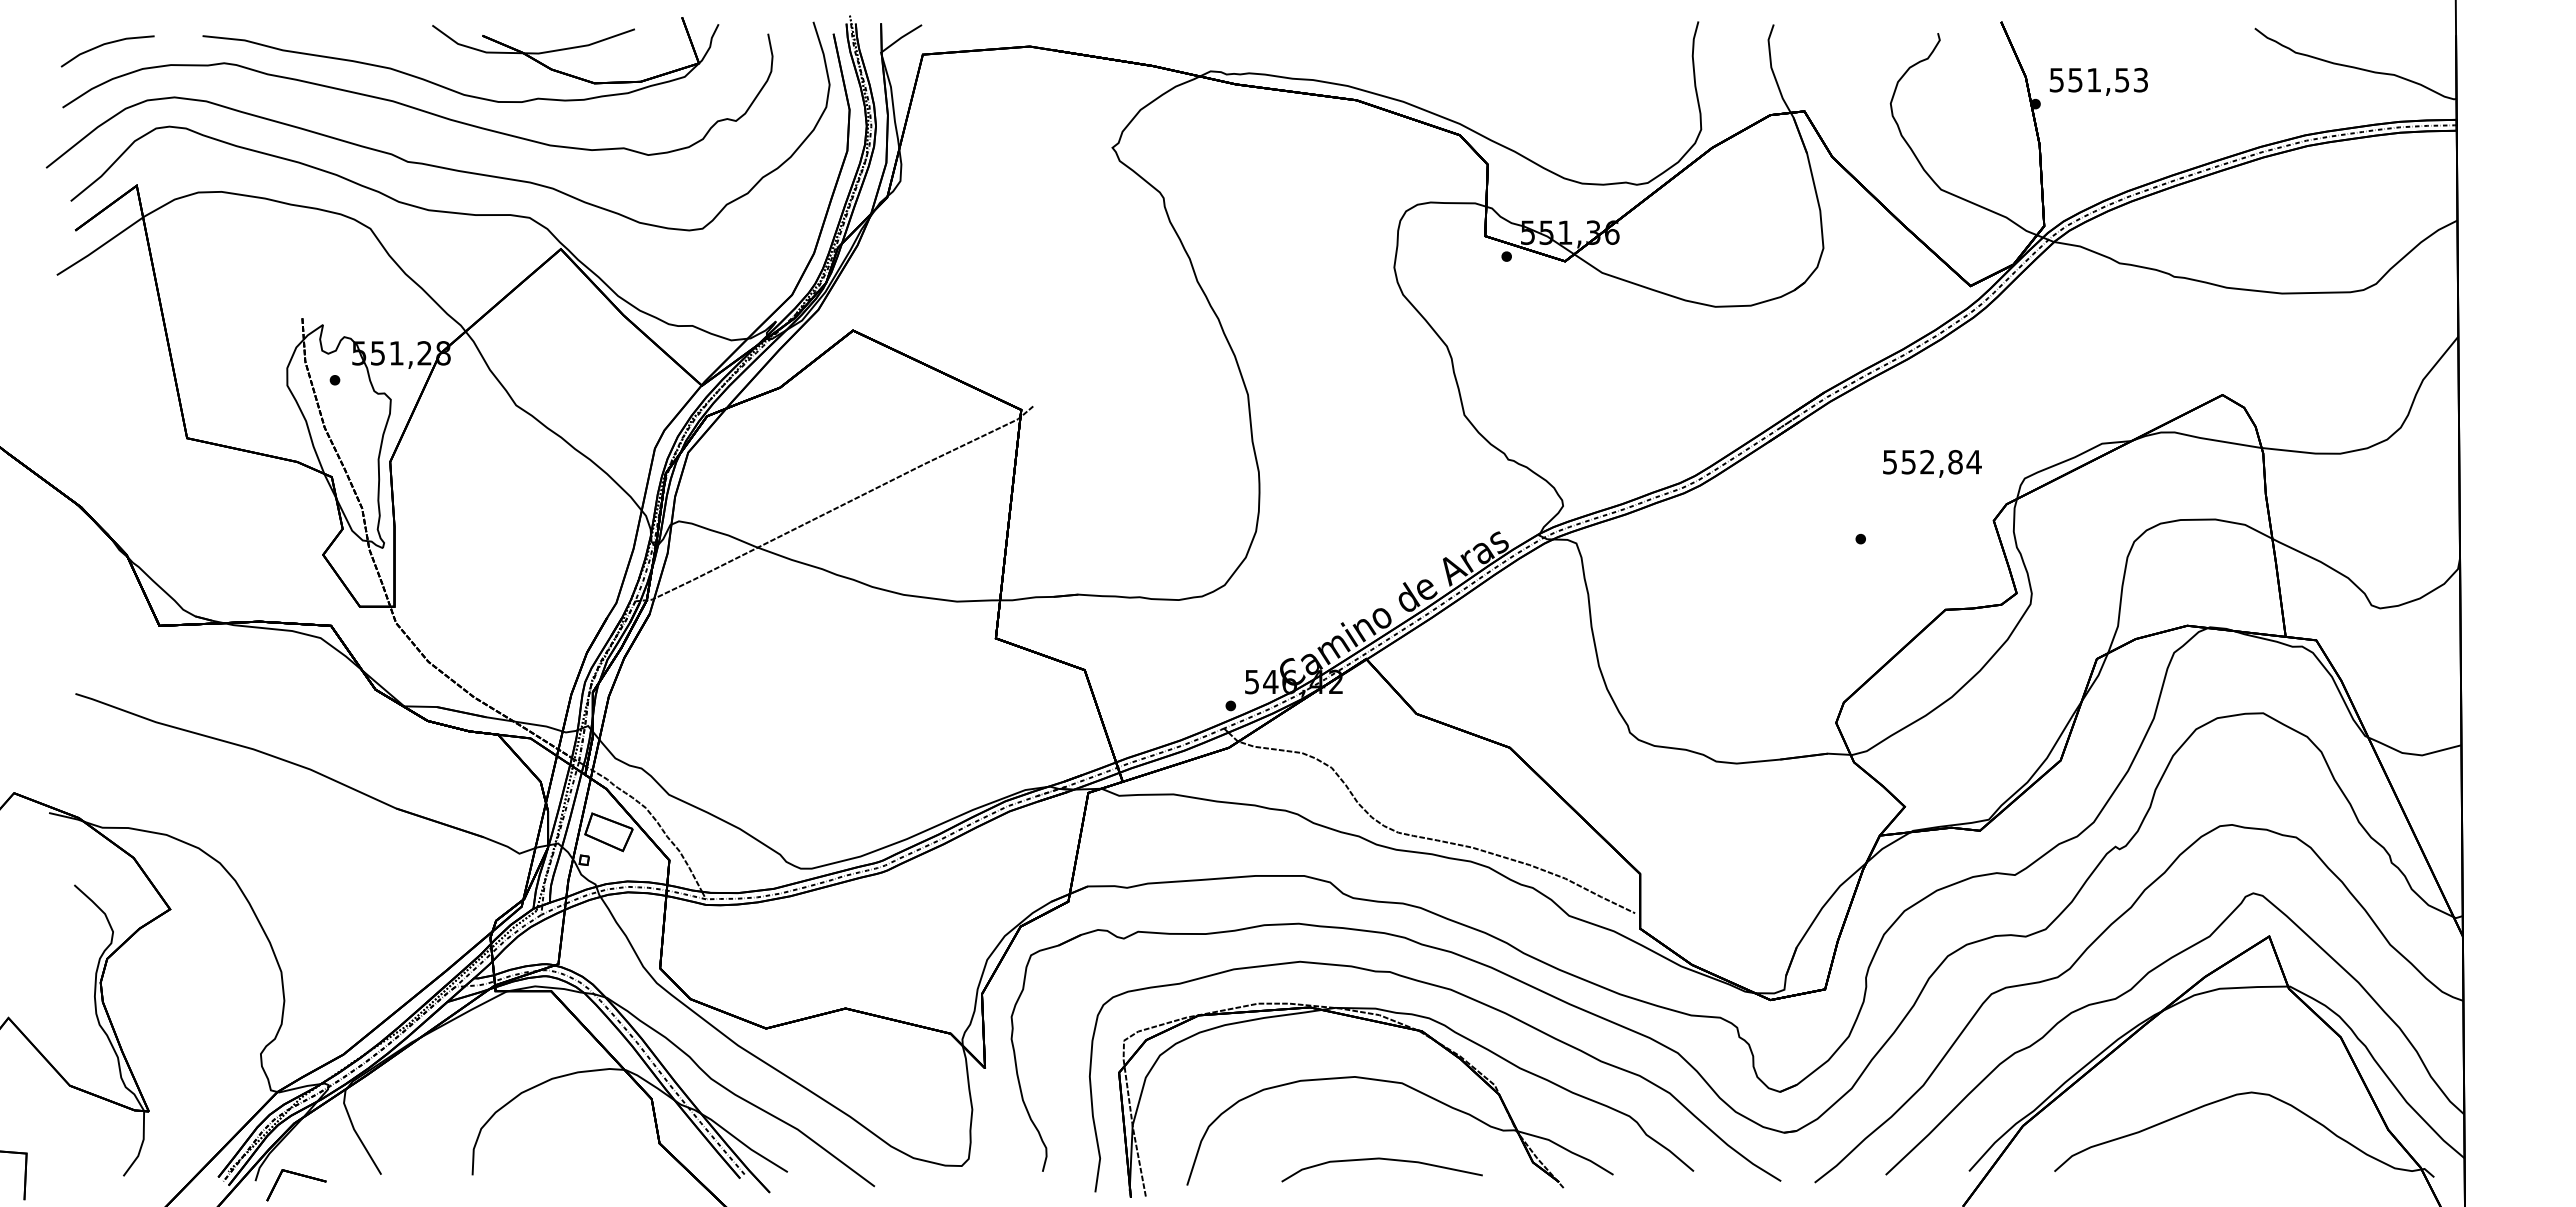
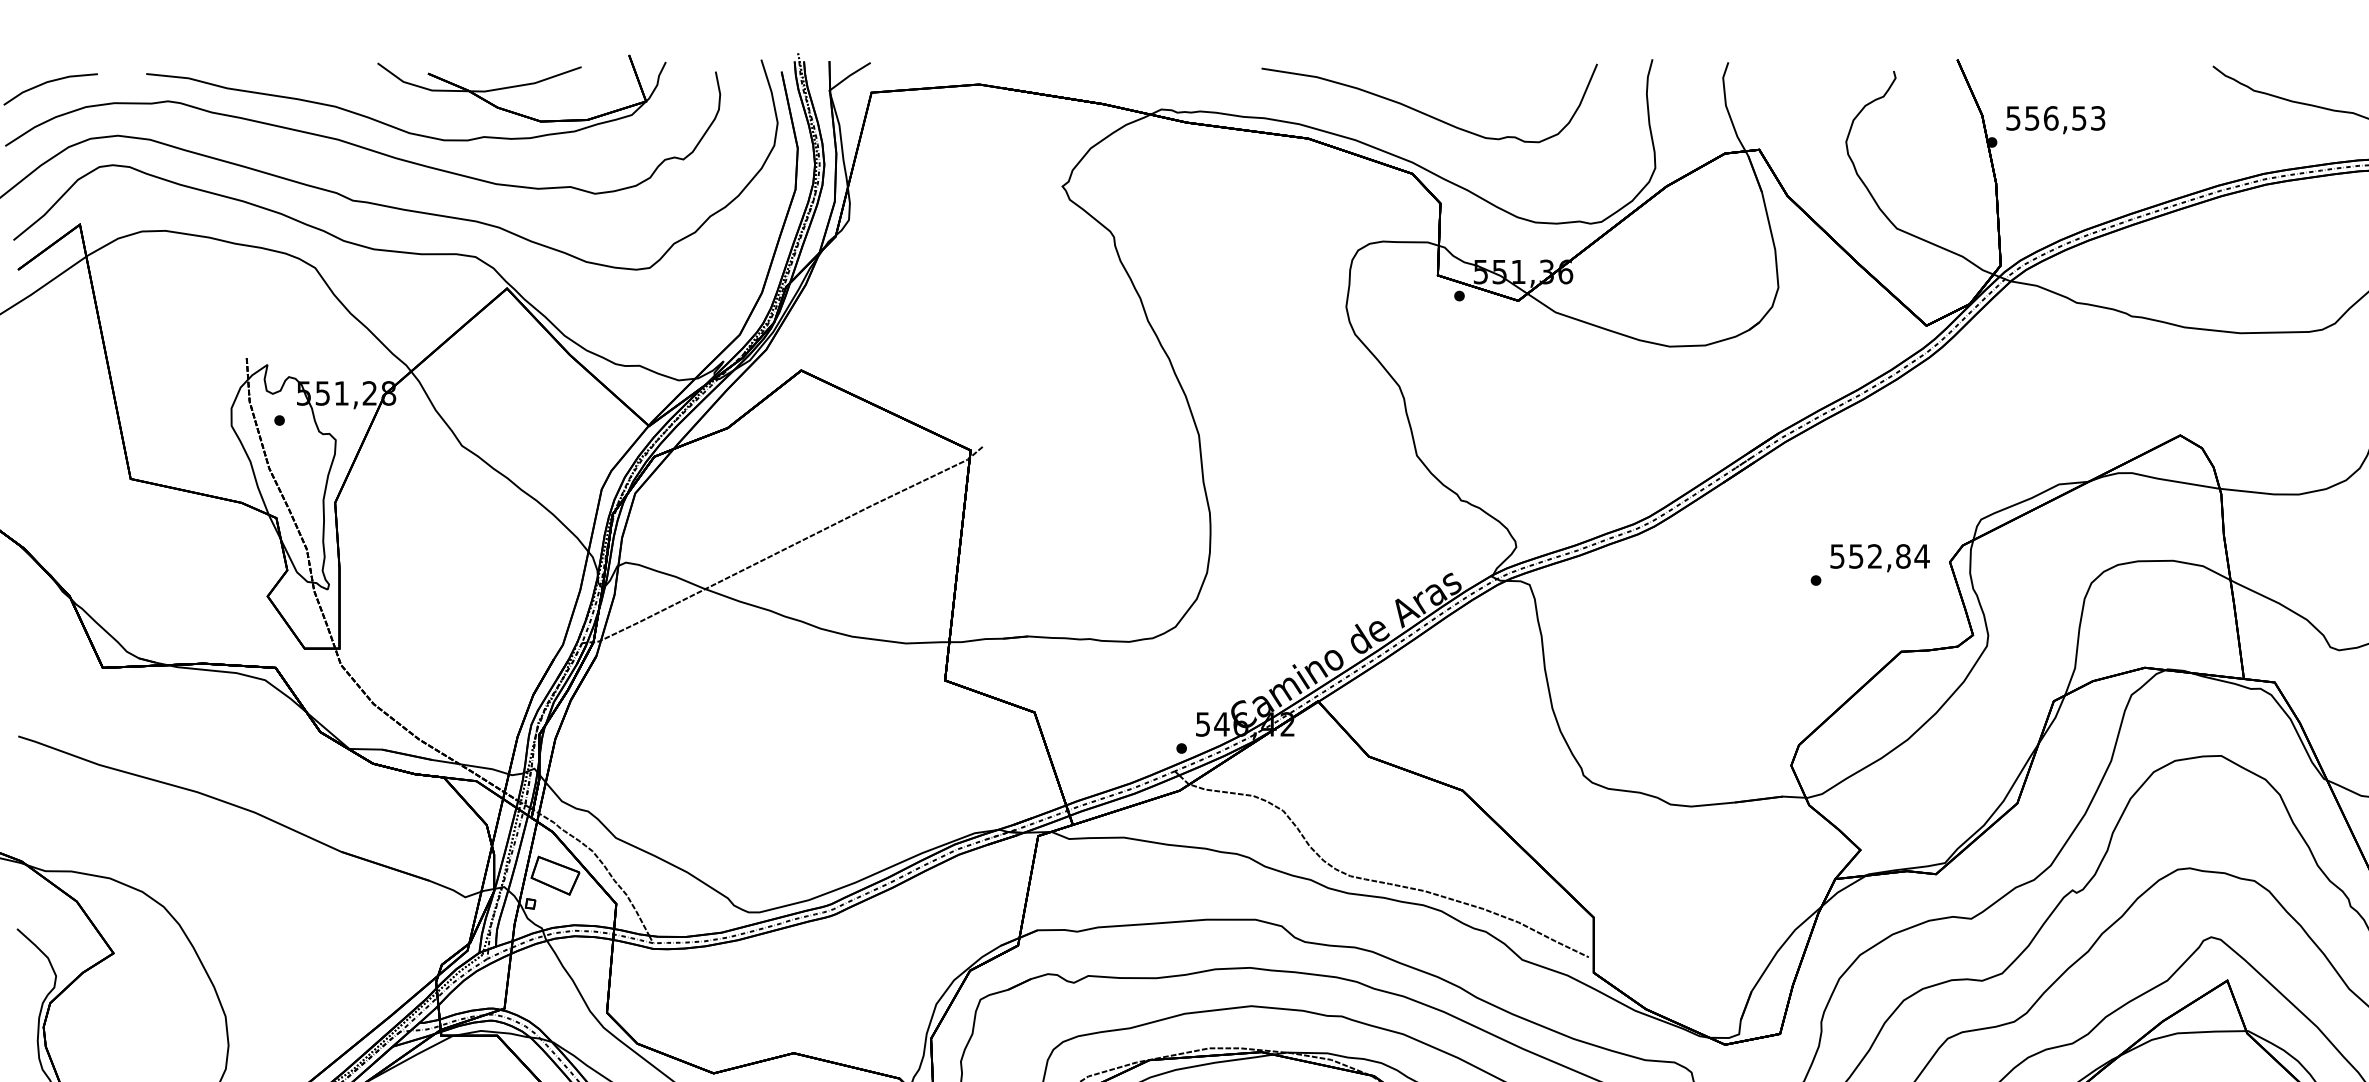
curve: (1472, 74) -> (1425, 112), added
text: (2094, 80) -> (2051, 118), 551,53 -> 556,53
text: (1932, 463) -> (1880, 557), moved

